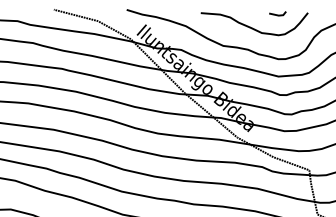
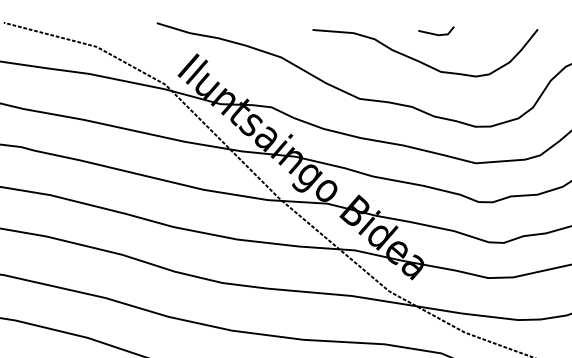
part: (277, 13) -> (435, 30), moved

